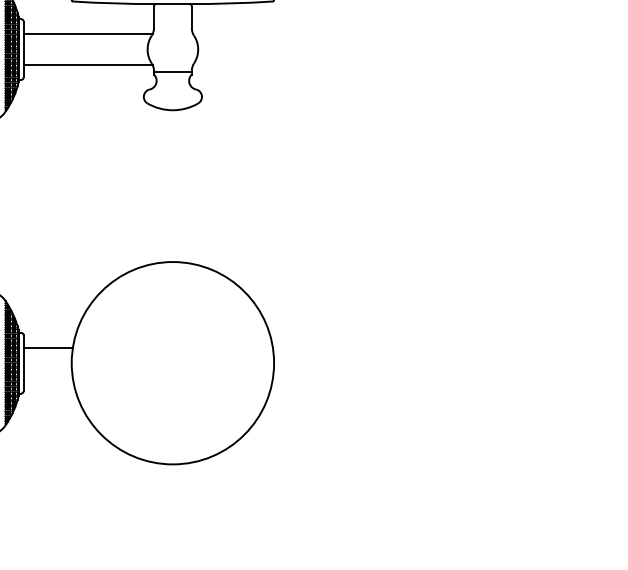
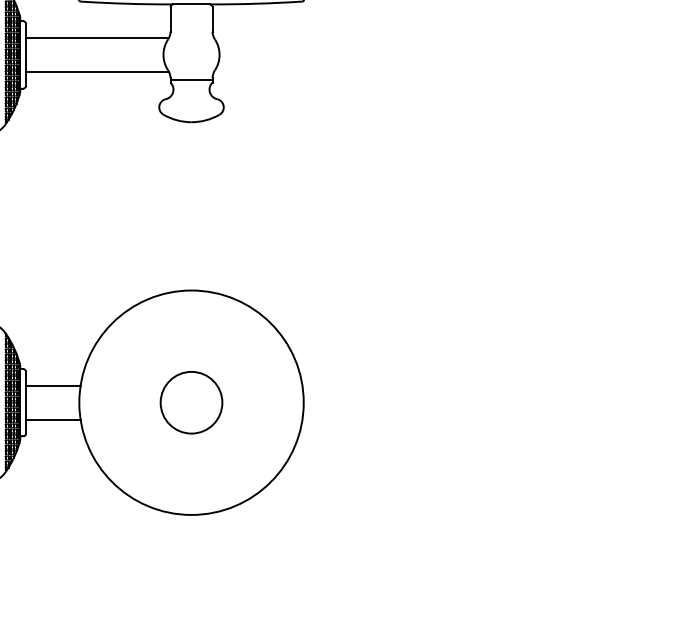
circle: (172, 362) -> (191, 401), added
line: (47, 378) -> (52, 419), added

